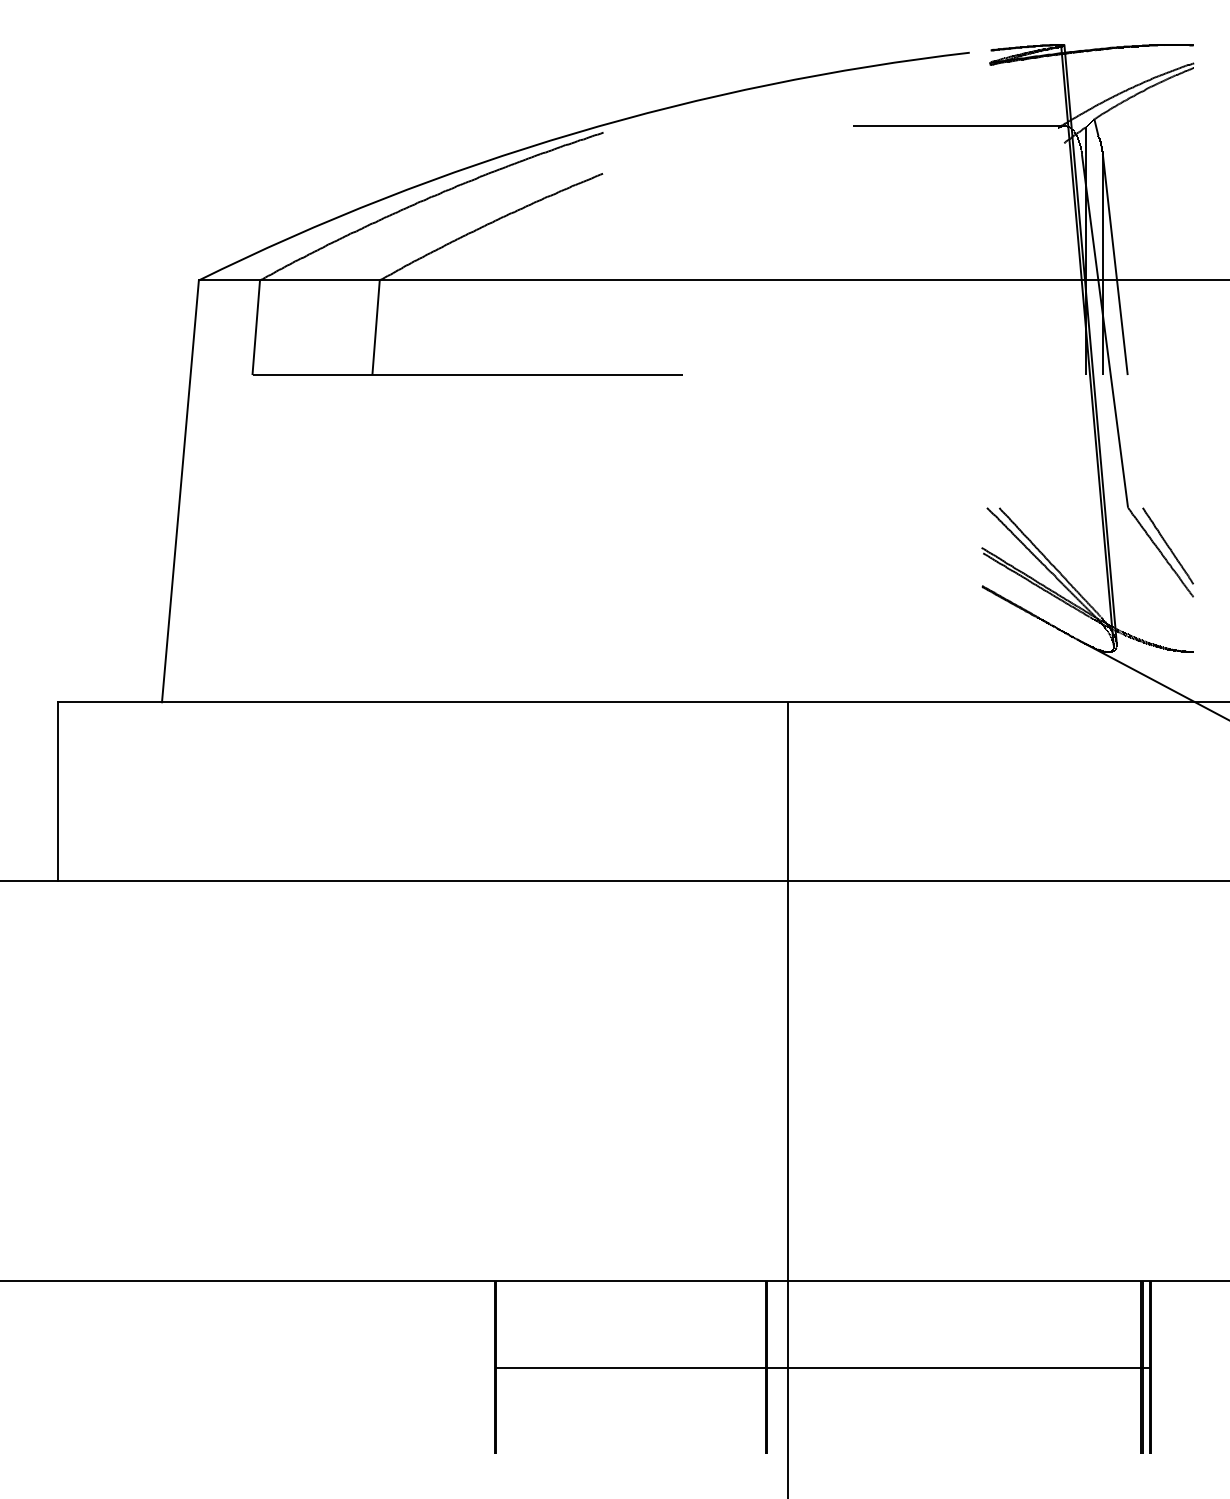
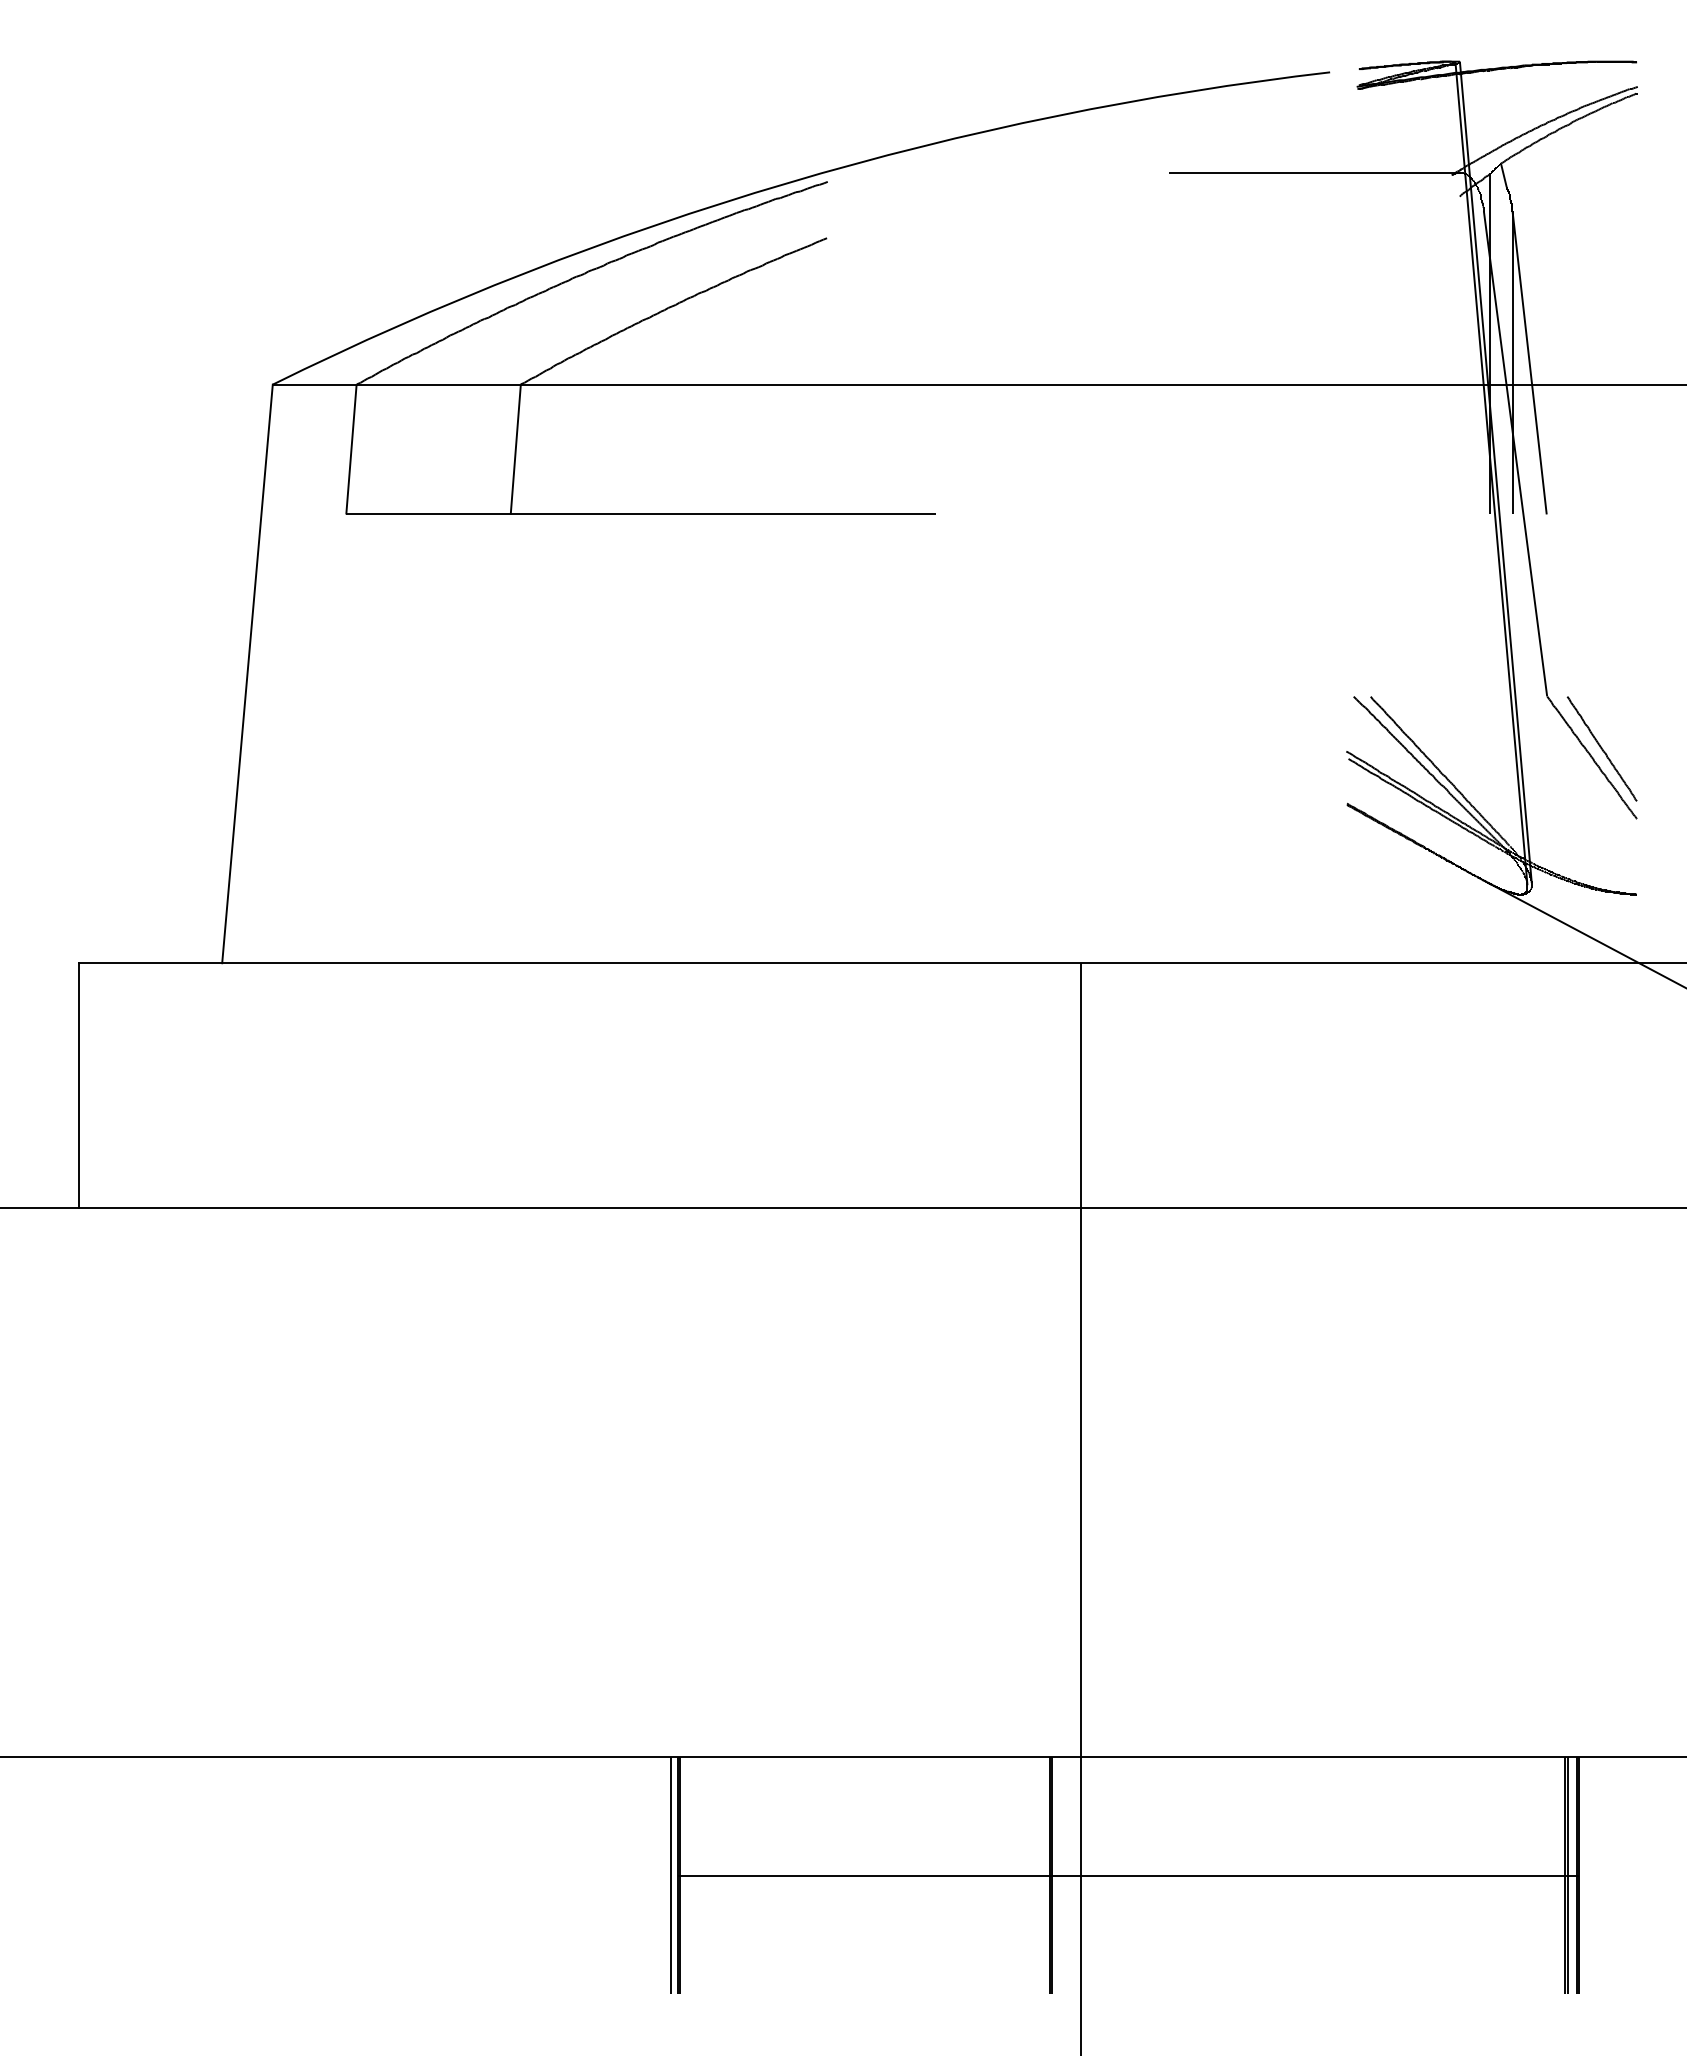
line: (488, 1367) -> (670, 1875), added

